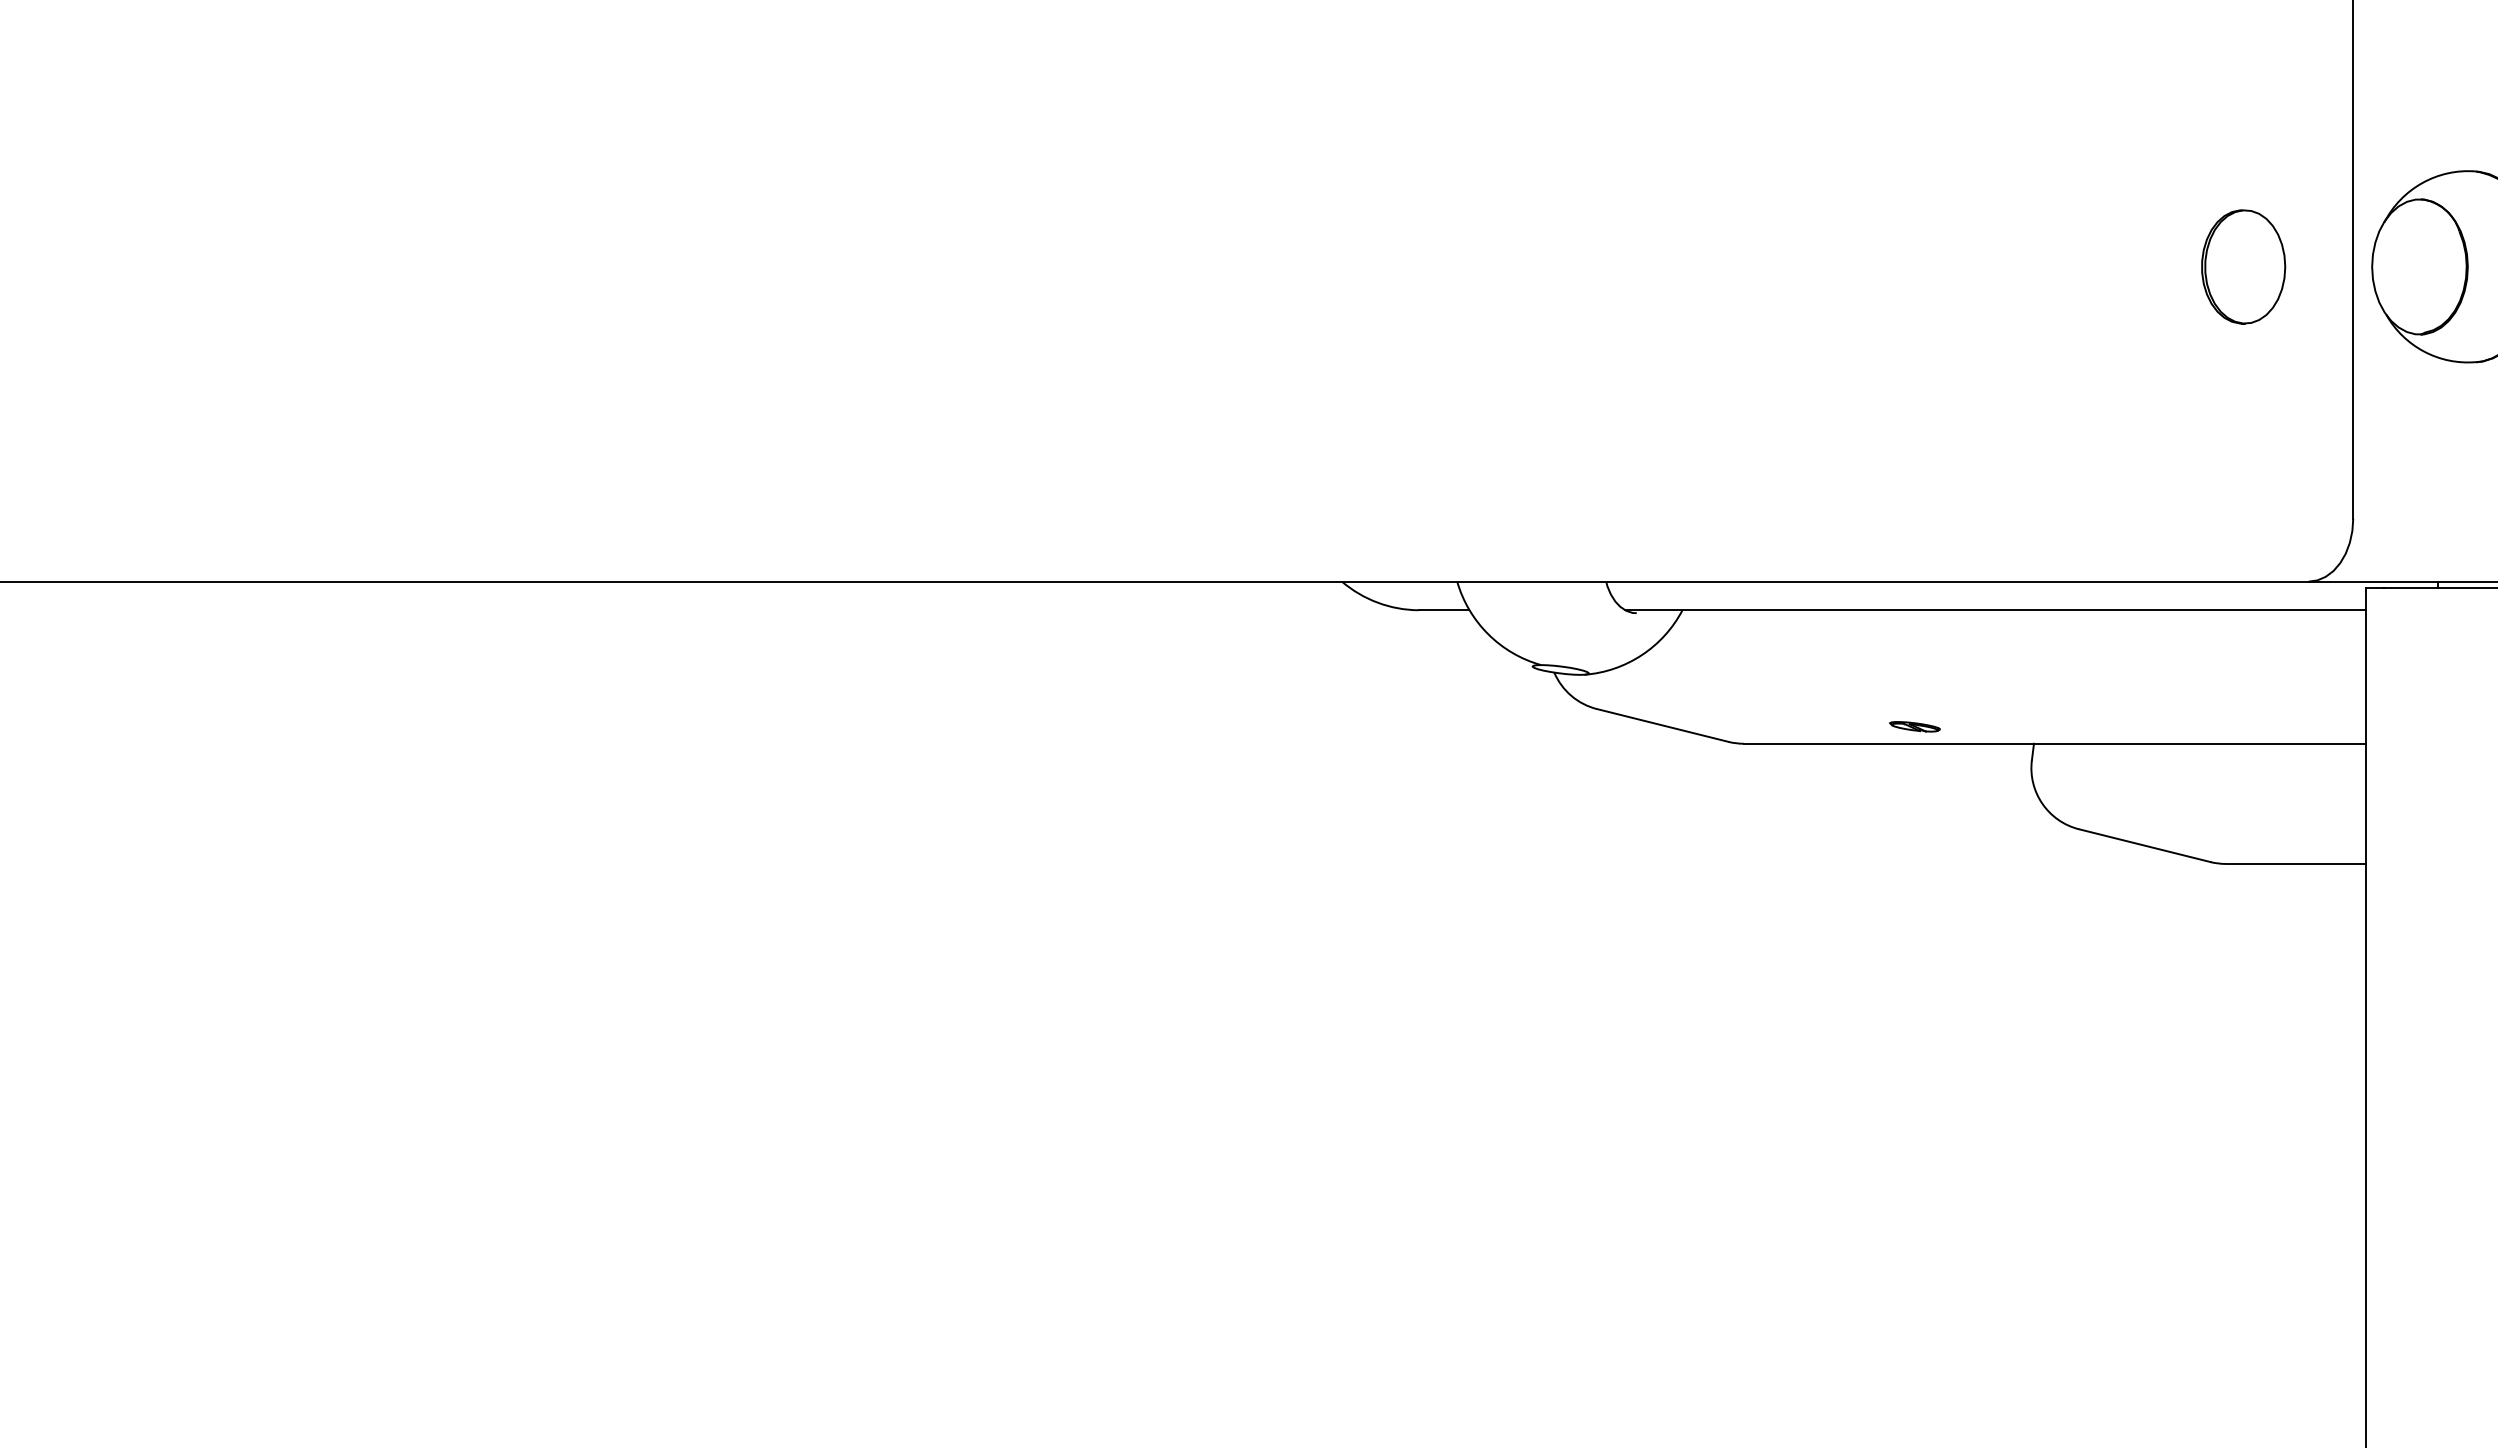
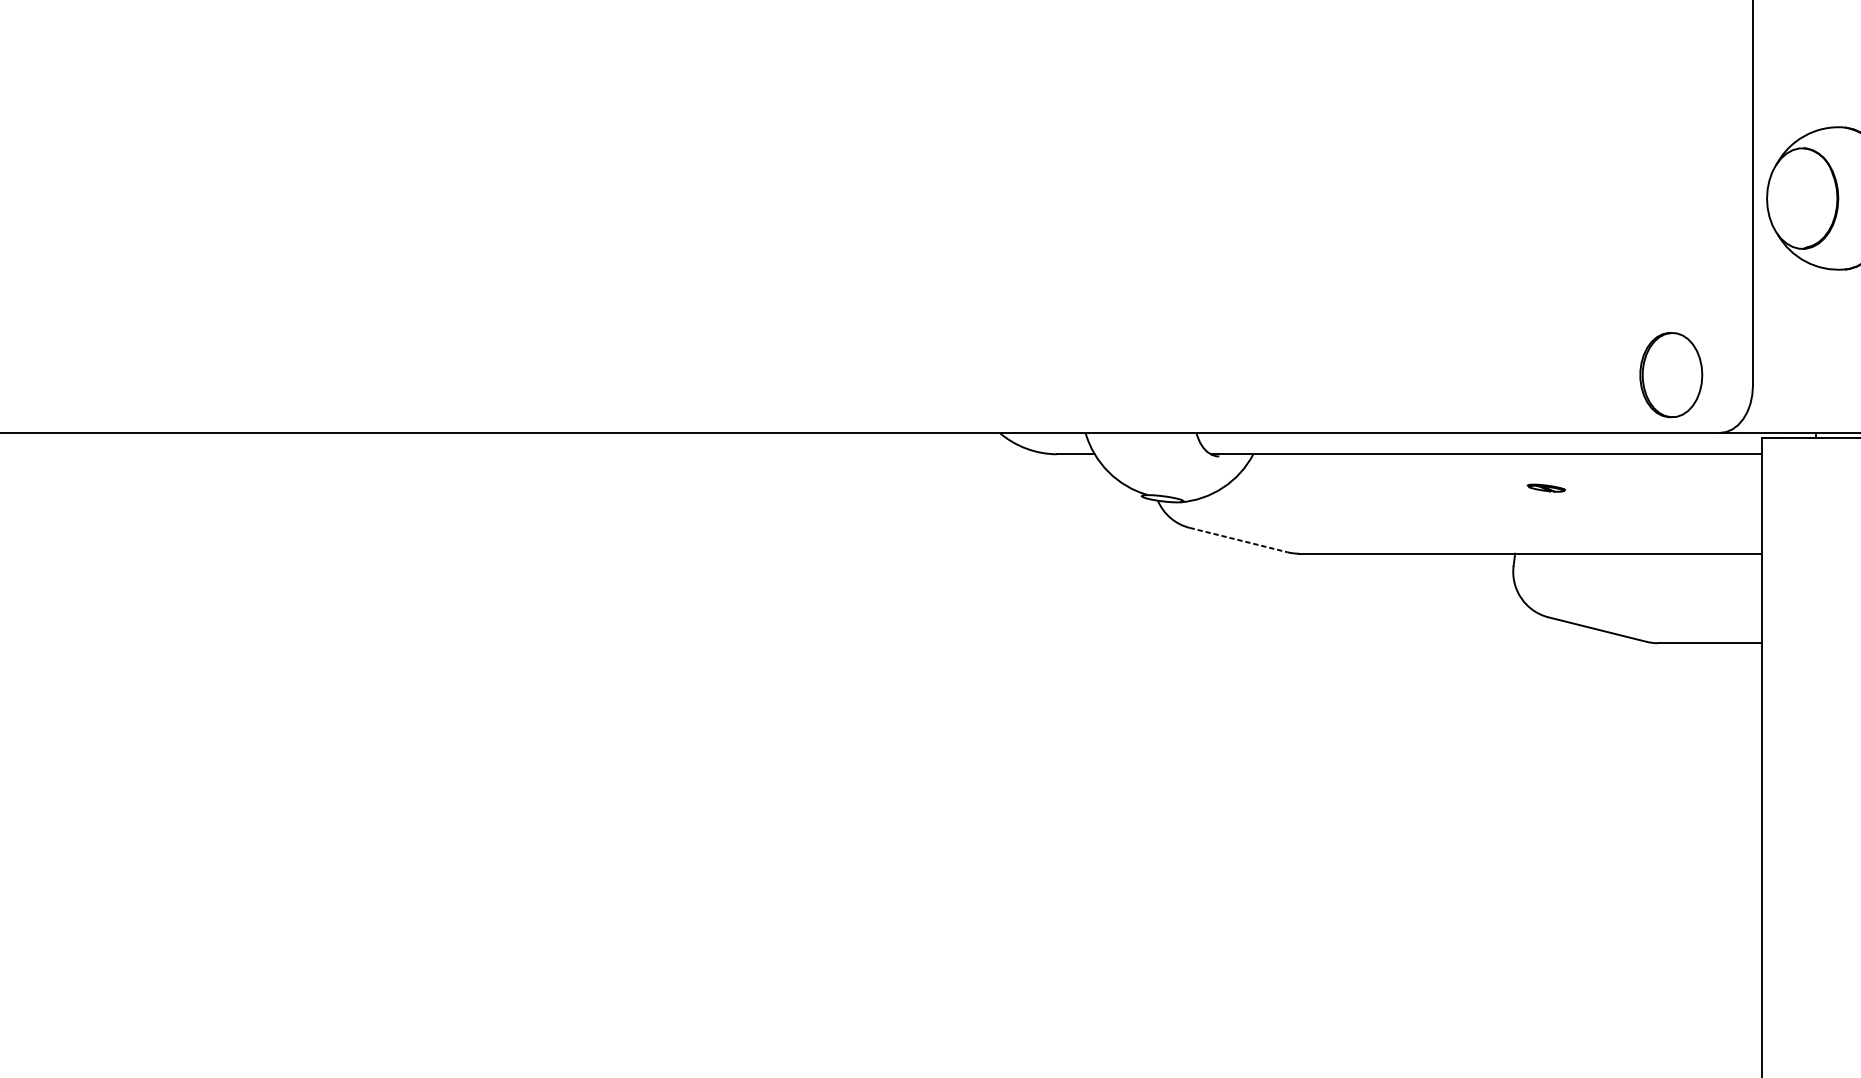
part: (2243, 266) -> (1671, 374), moved
line: (1662, 725) -> (1238, 540), solid -> dashed
part: (1914, 726) -> (1546, 487), moved

